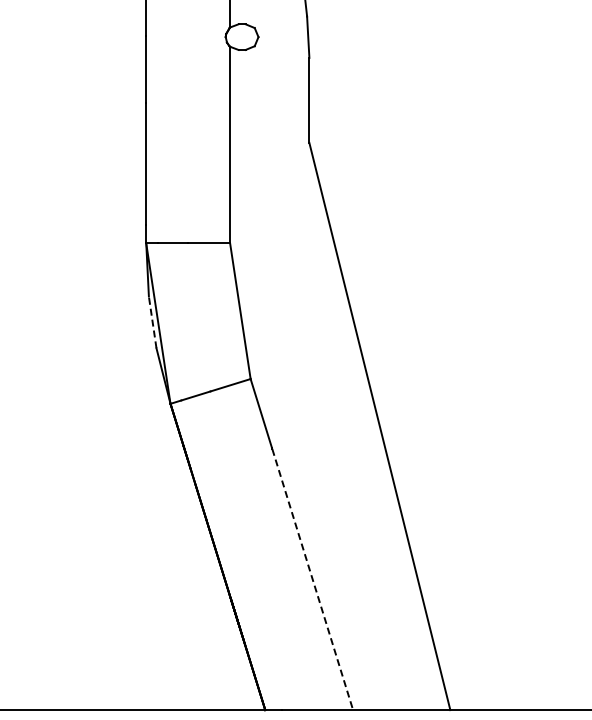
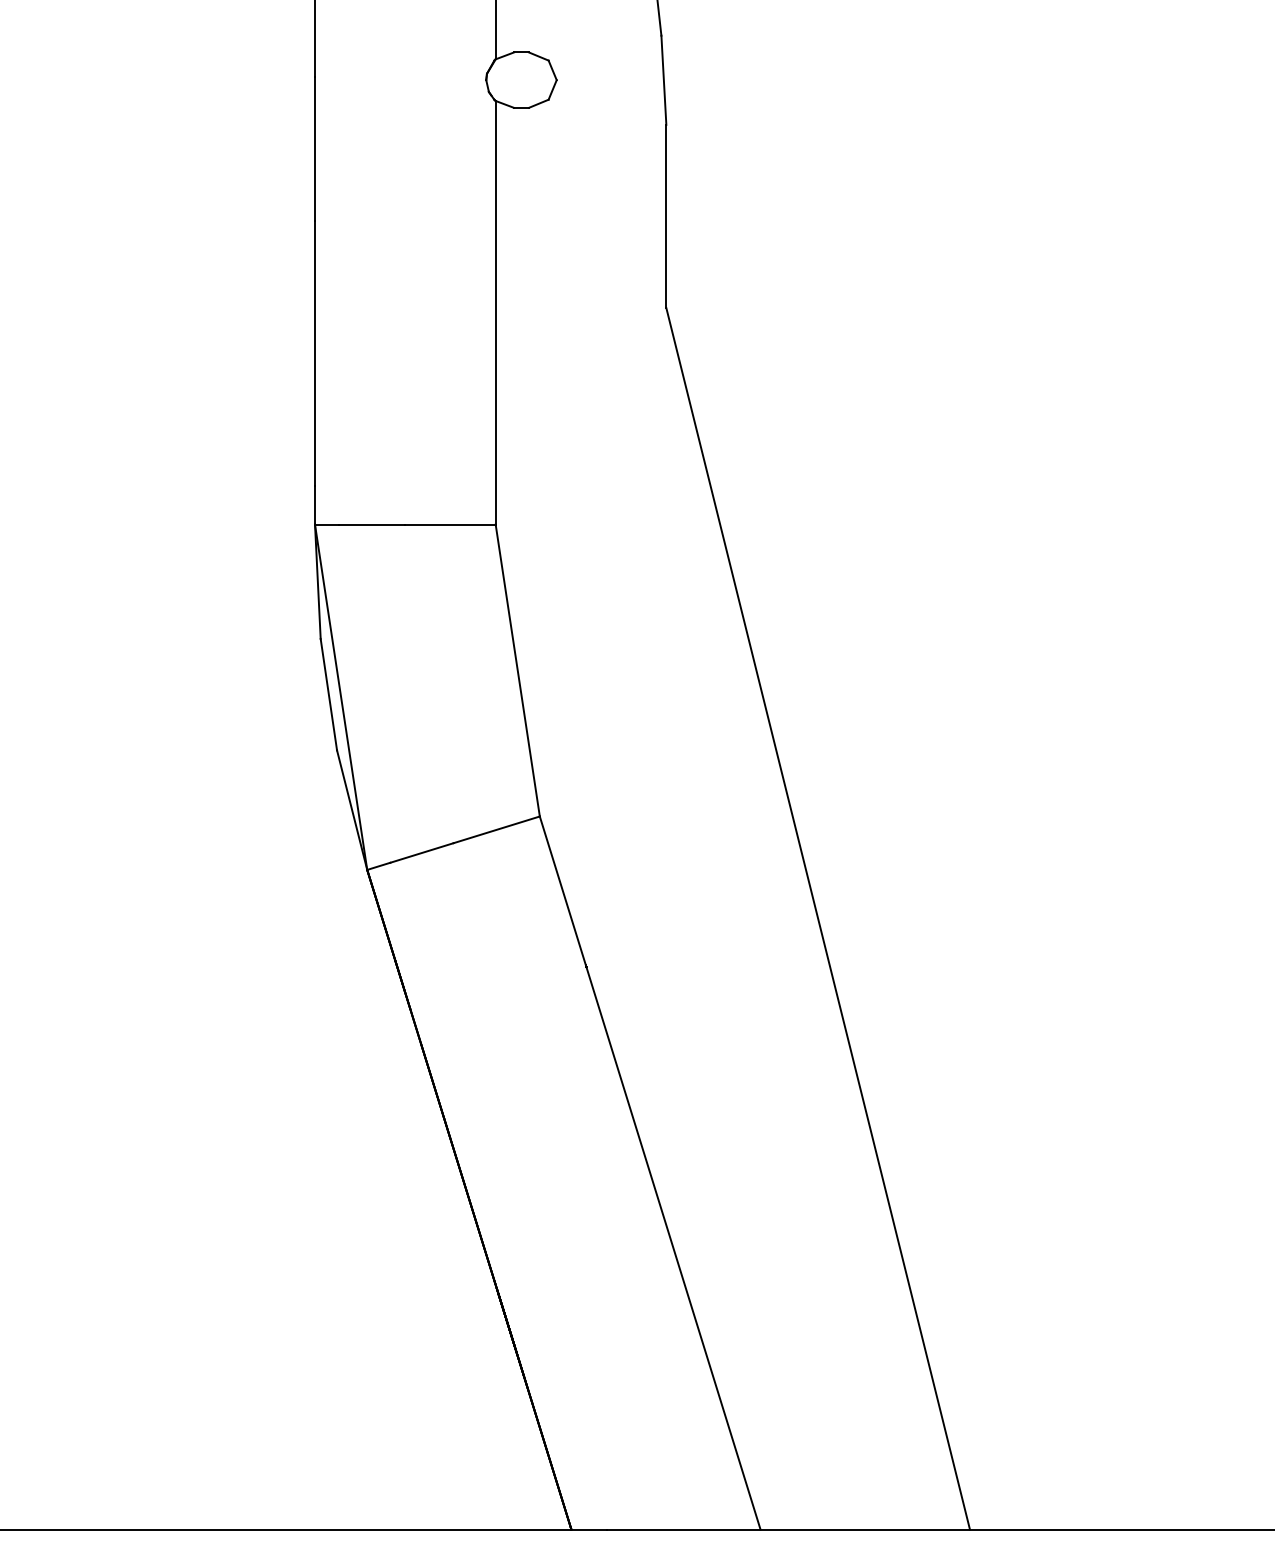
line: (152, 321) -> (328, 692), dashed -> solid
line: (312, 579) -> (673, 1248), dashed -> solid

